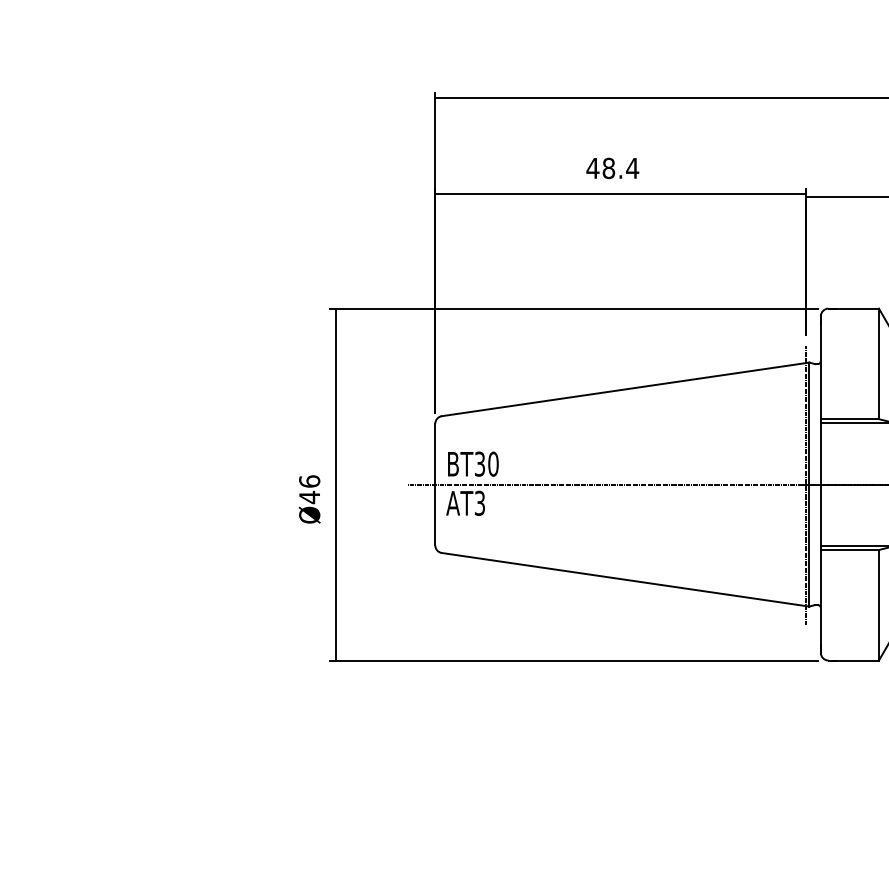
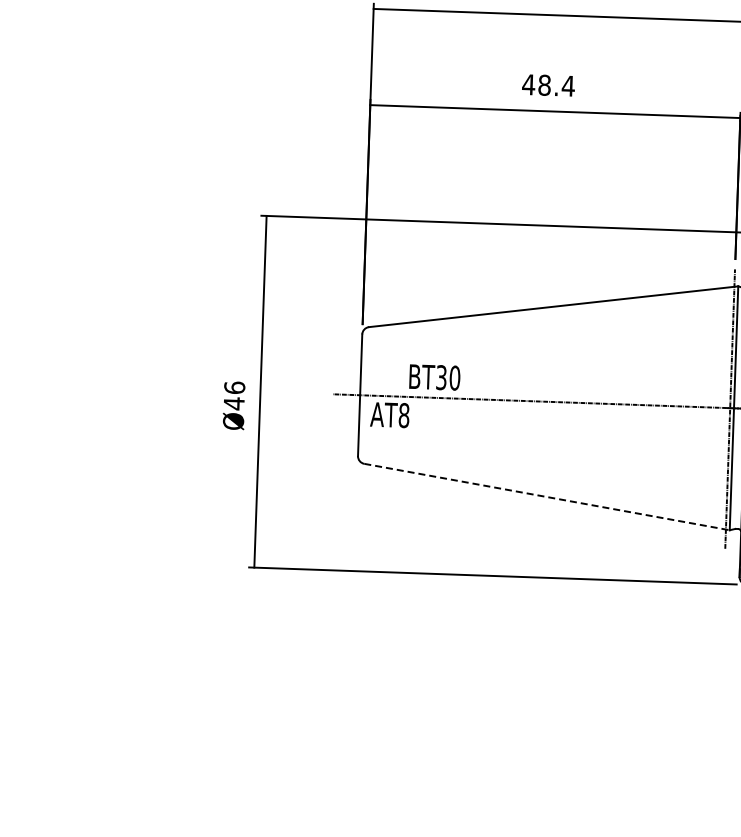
text: (473, 463) -> (435, 376), moved
text: (479, 502) -> (403, 414), AT3 -> AT8
line: (625, 579) -> (546, 496), solid -> dashed

